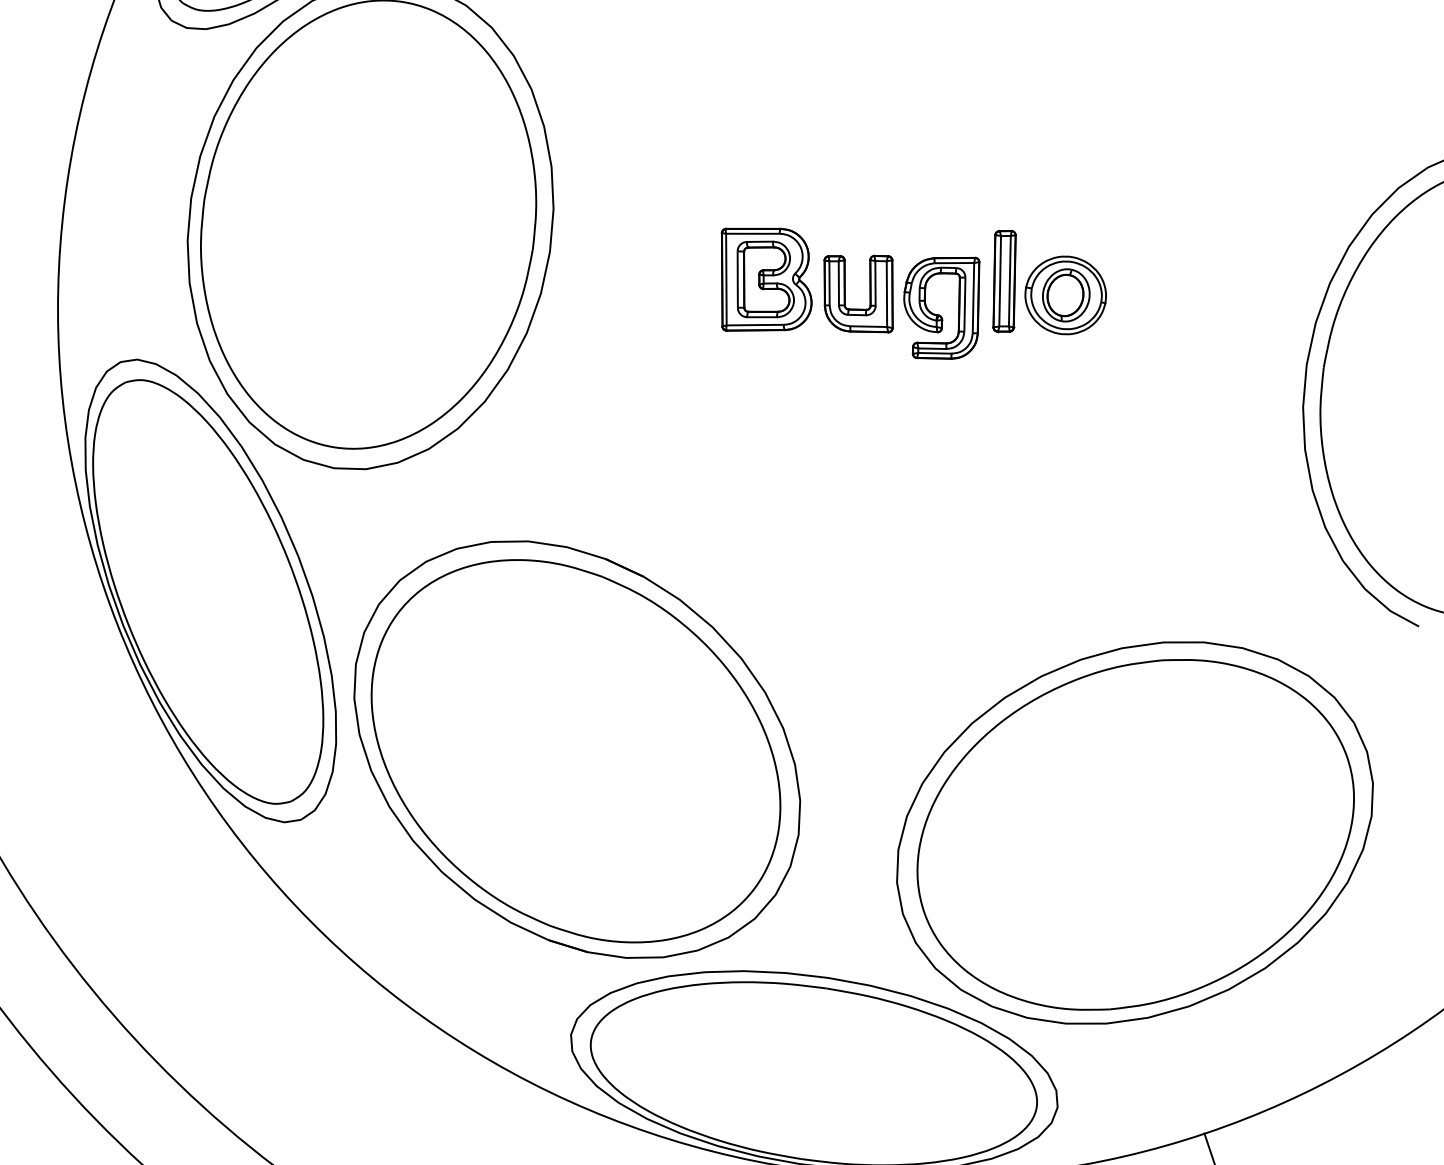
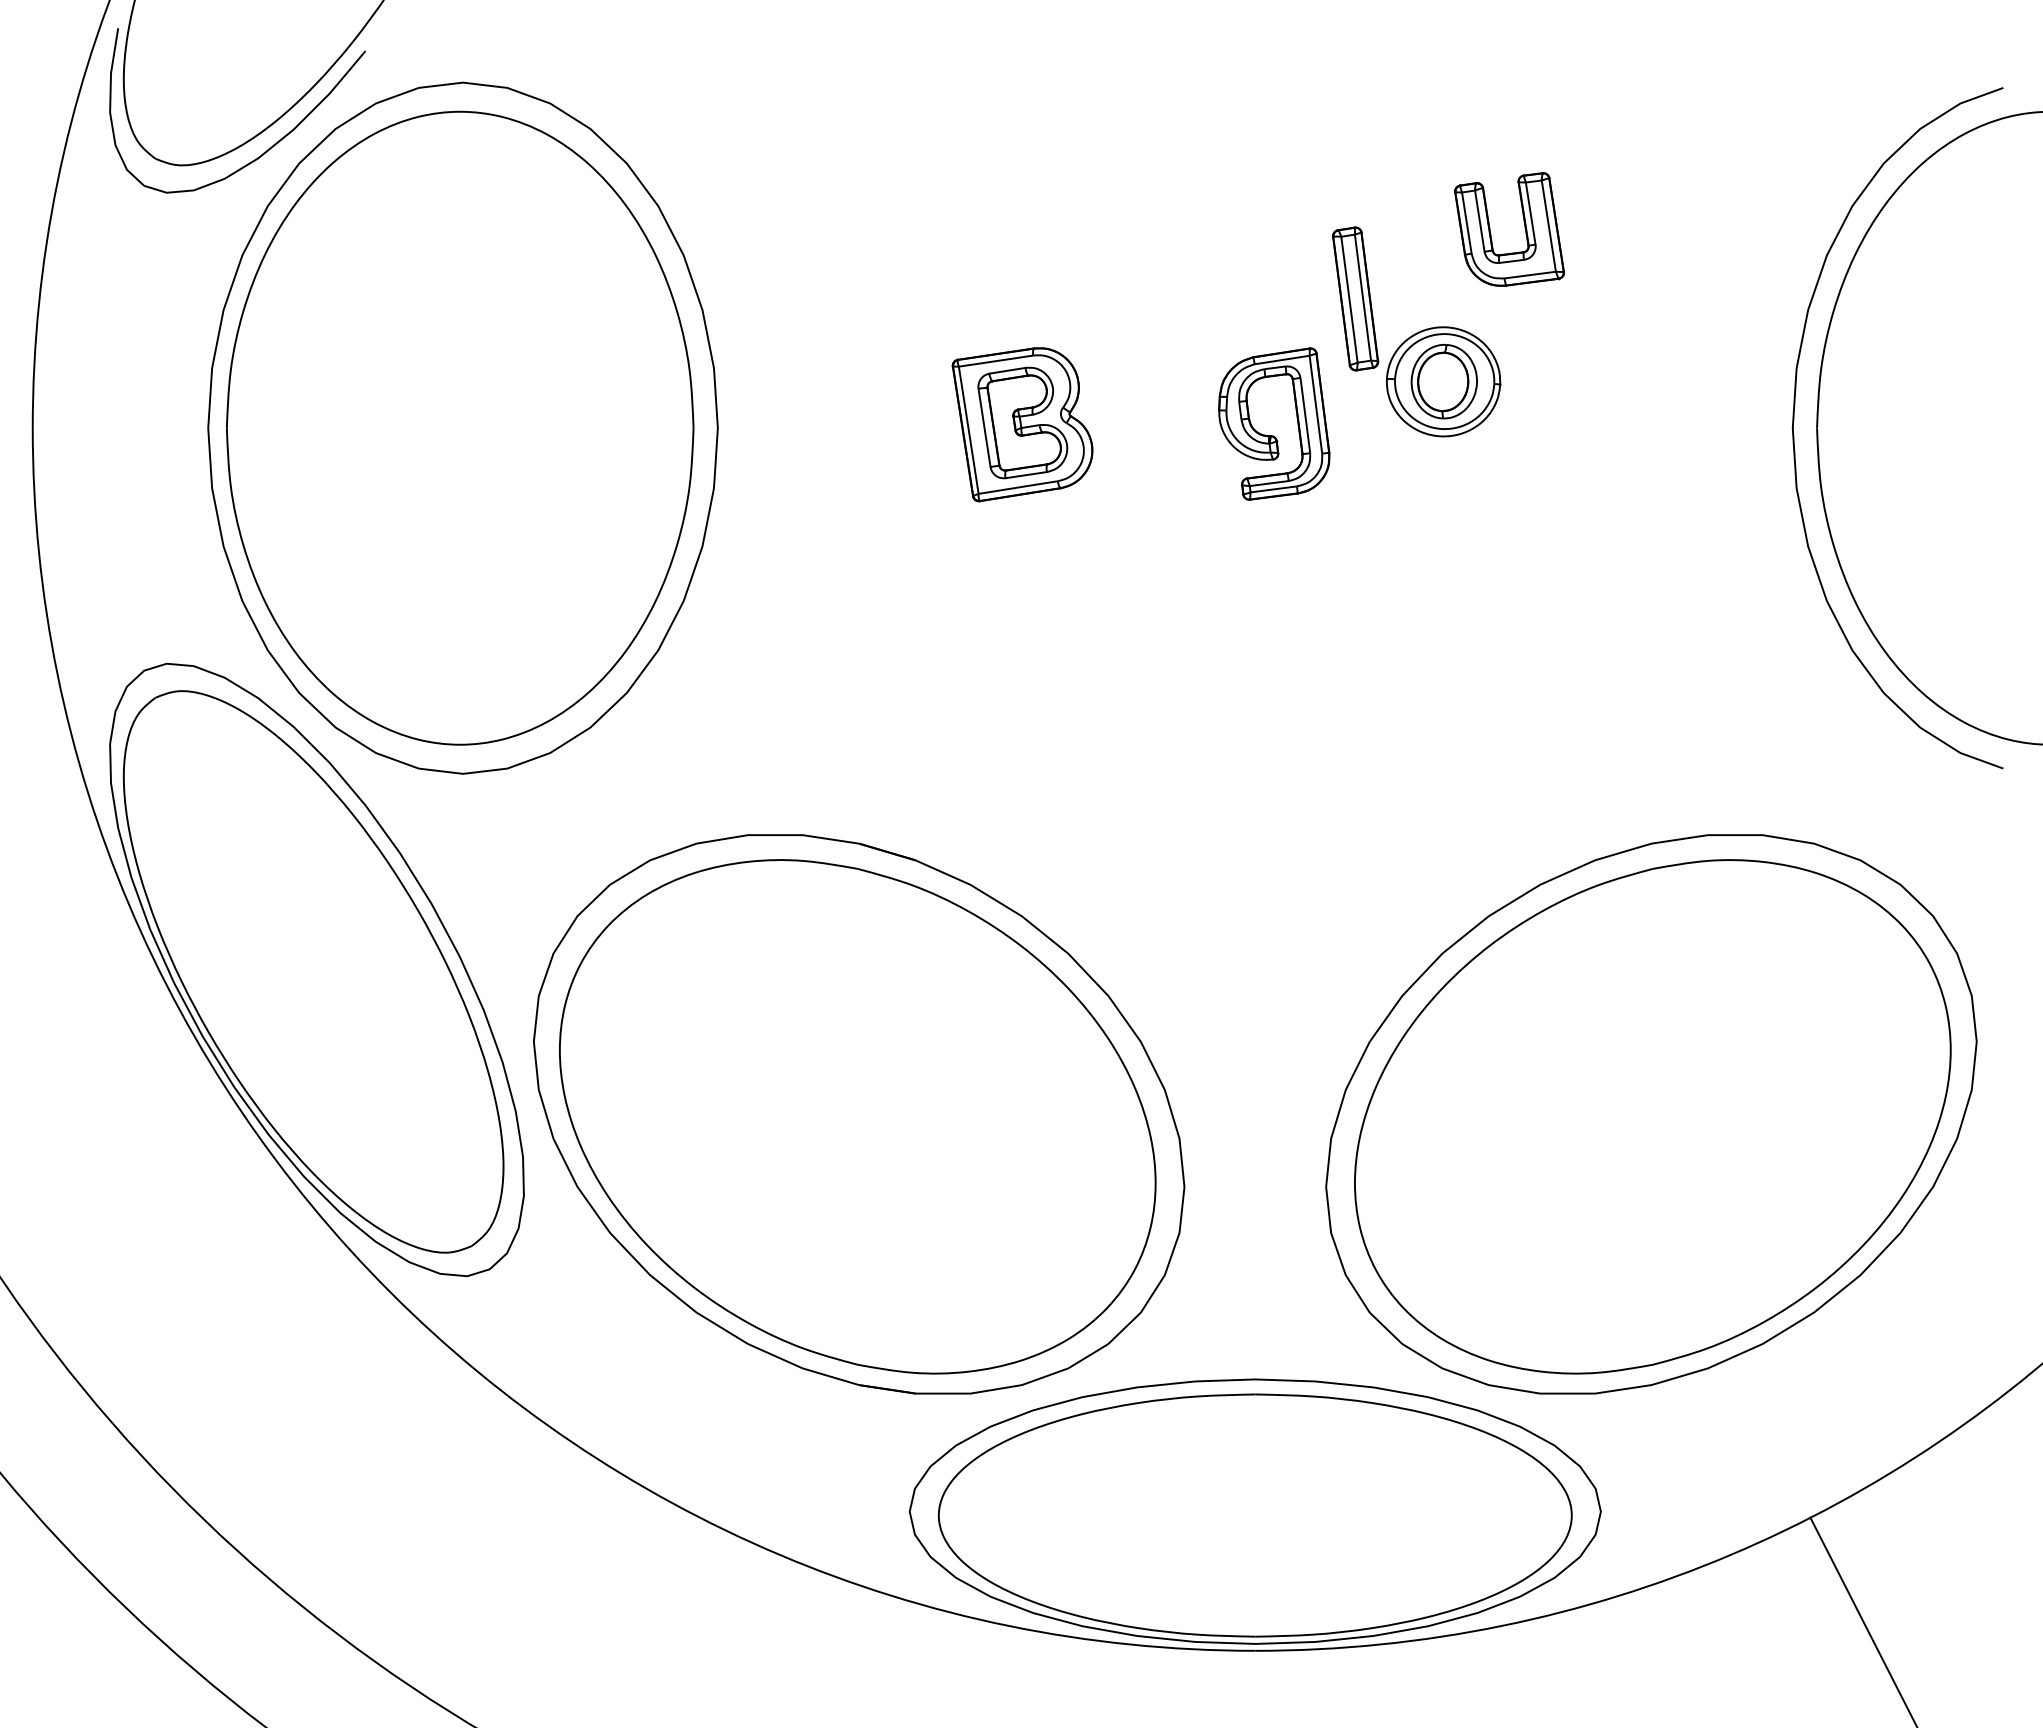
part: (1004, 281) -> (1355, 298), moved
part: (869, 293) -> (1524, 228), moved

